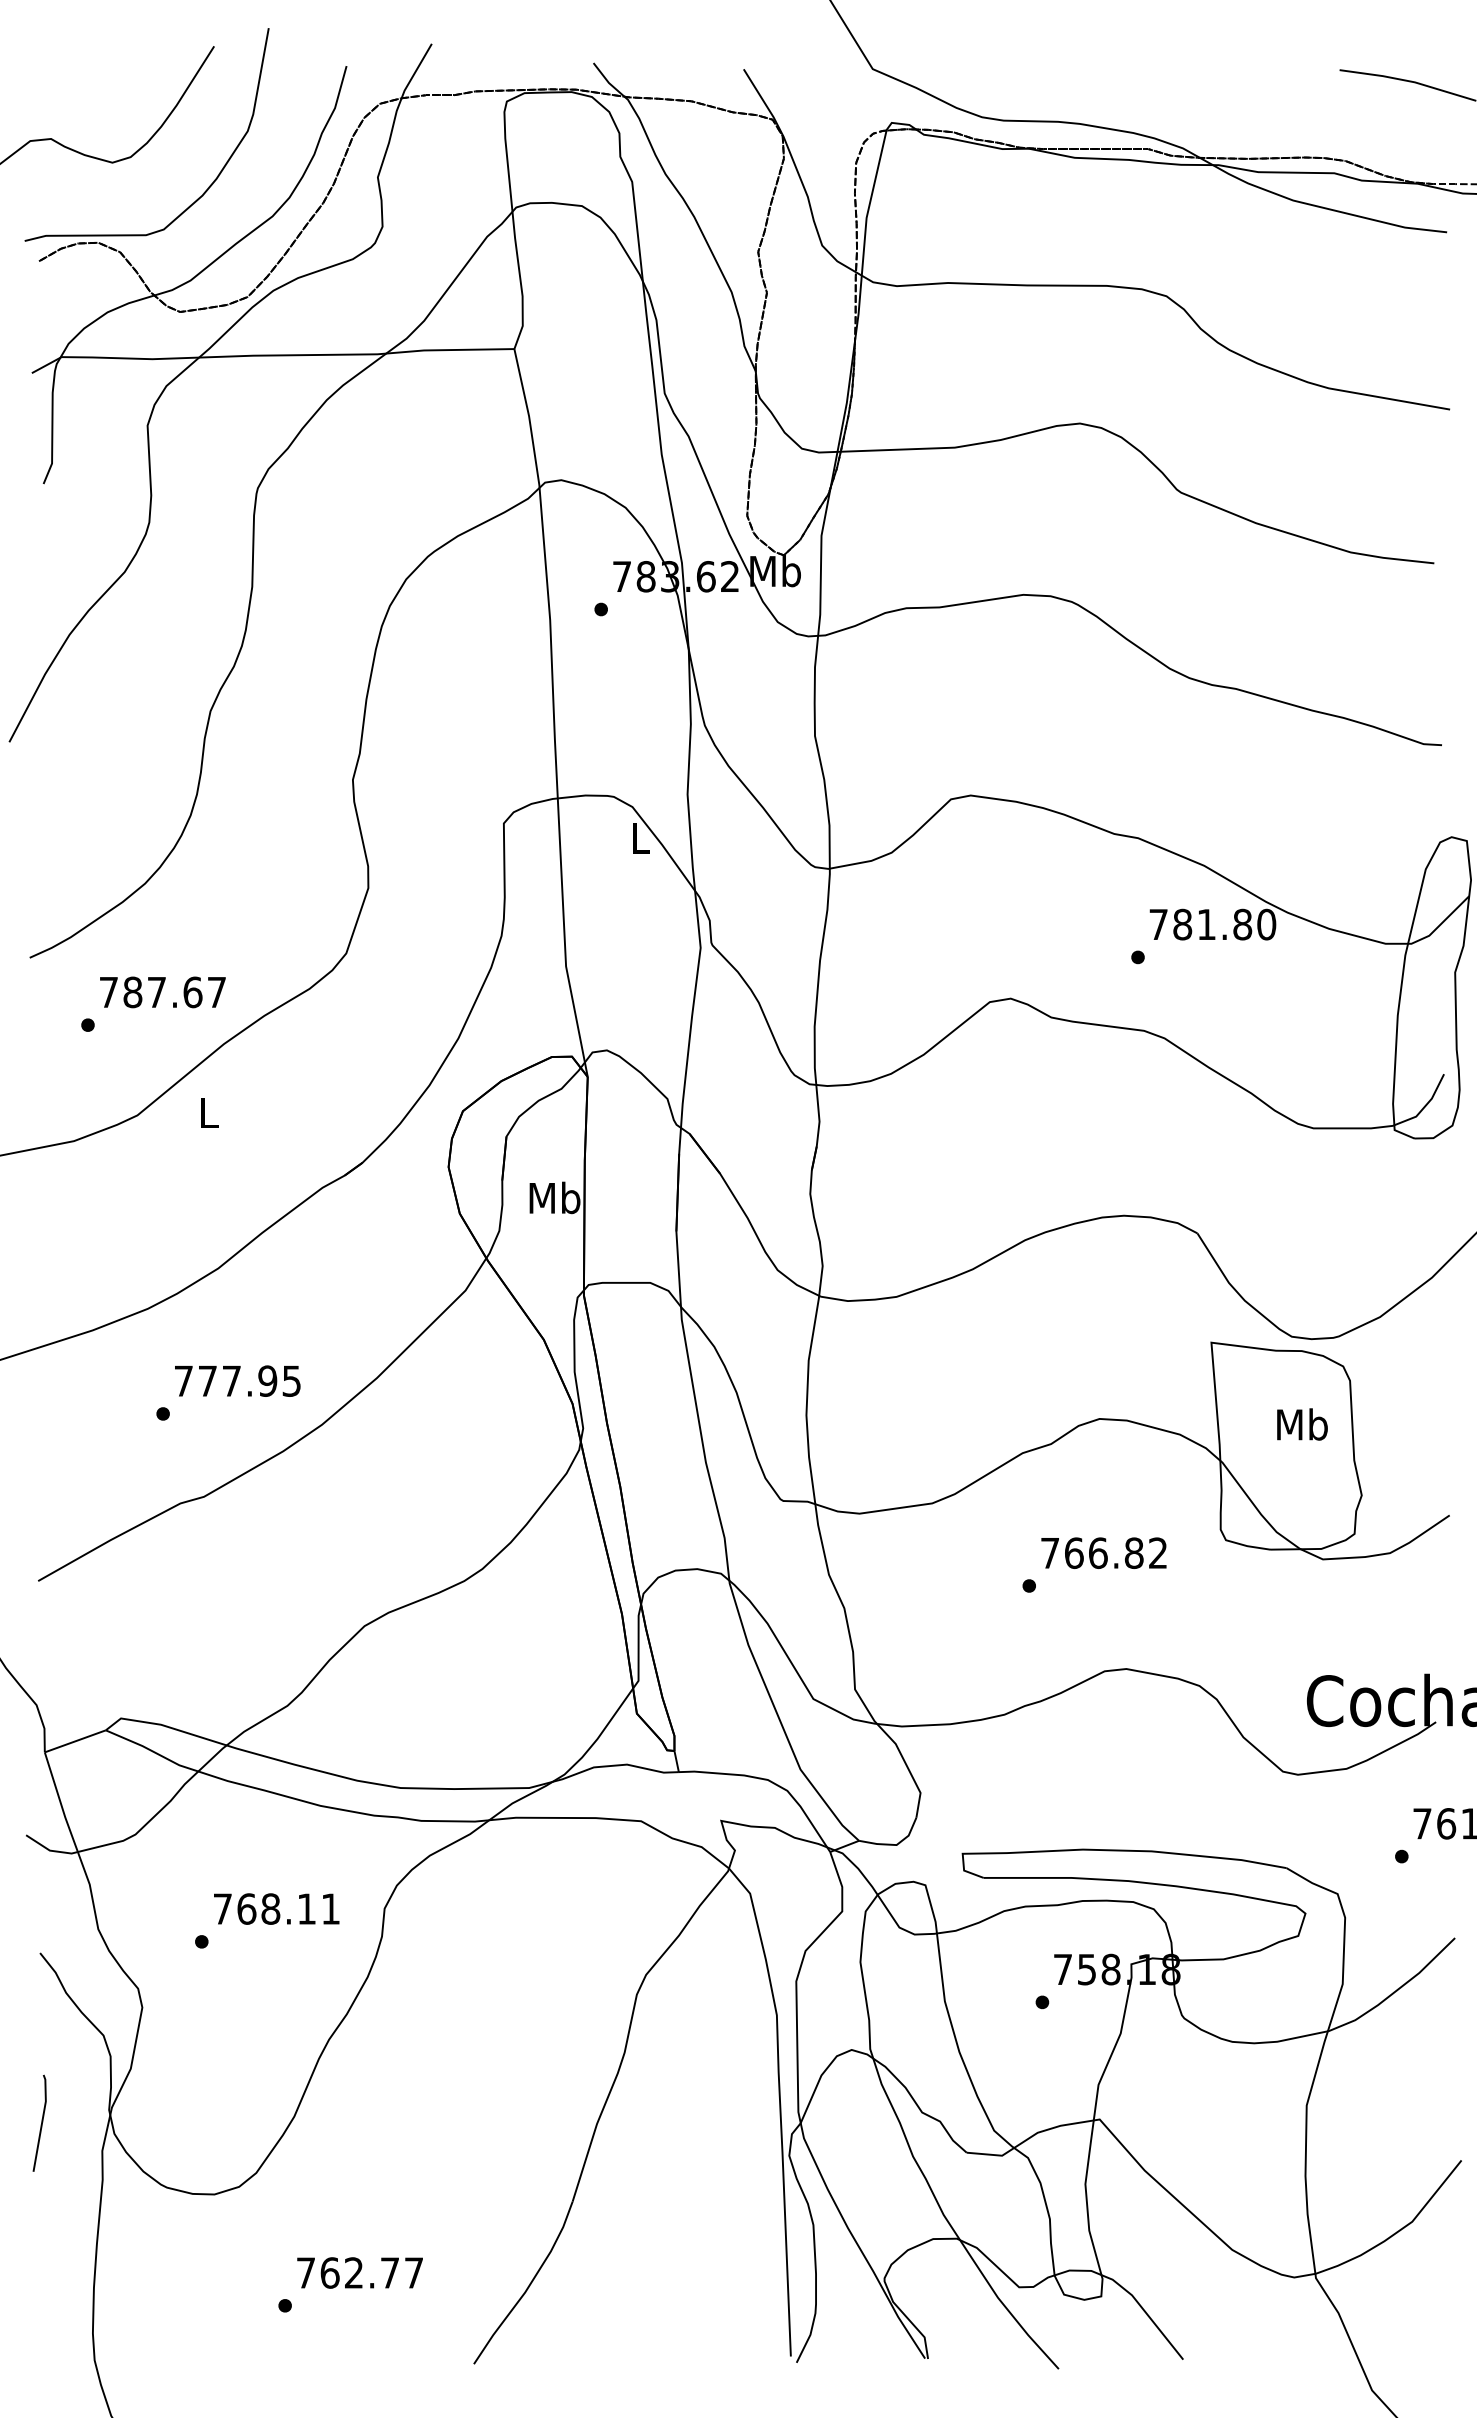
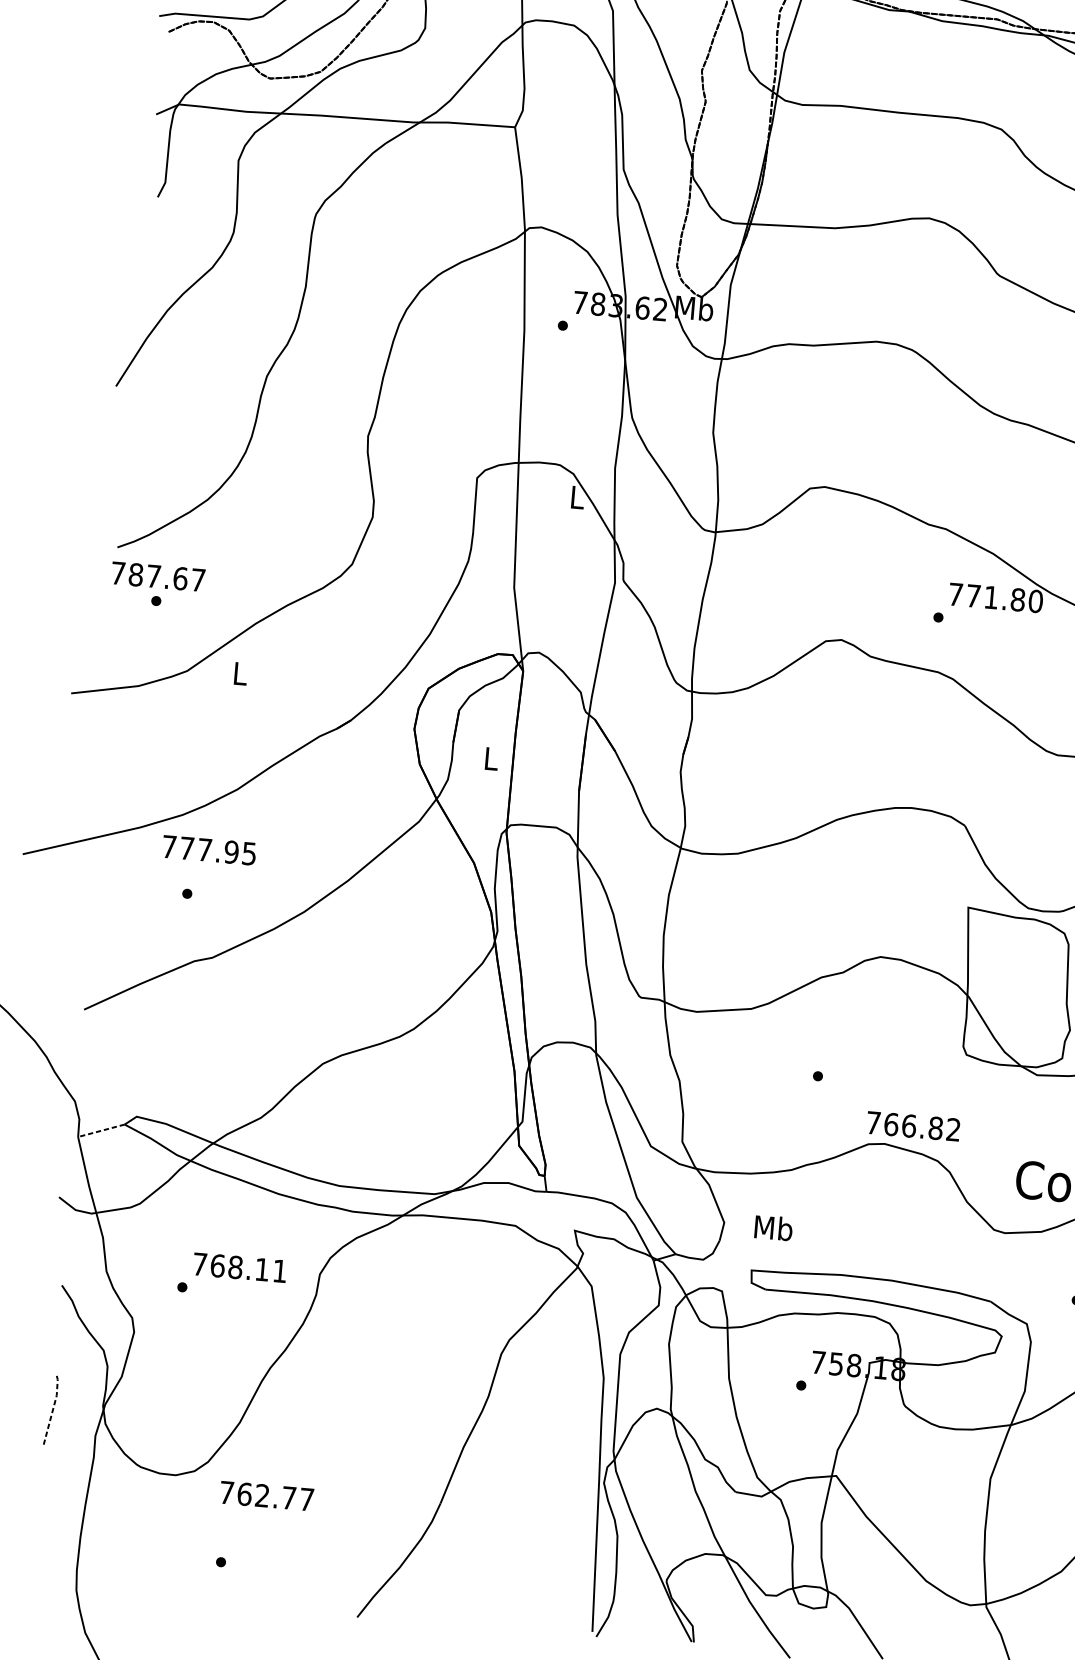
text: (1182, 924) -> (973, 595), 781.80 -> 771.80
text: (162, 992) -> (158, 576), moved
text: (554, 1197) -> (490, 758), Mb -> L
text: (237, 1380) -> (209, 849), moved
text: (1302, 1424) -> (773, 1228), moved
text: (1103, 1552) -> (913, 1125), moved
line: (74, 1741) -> (100, 1130), solid -> dashed
line: (42, 2122) -> (52, 1411), solid -> dashed
text: (359, 2272) -> (266, 1495), moved

